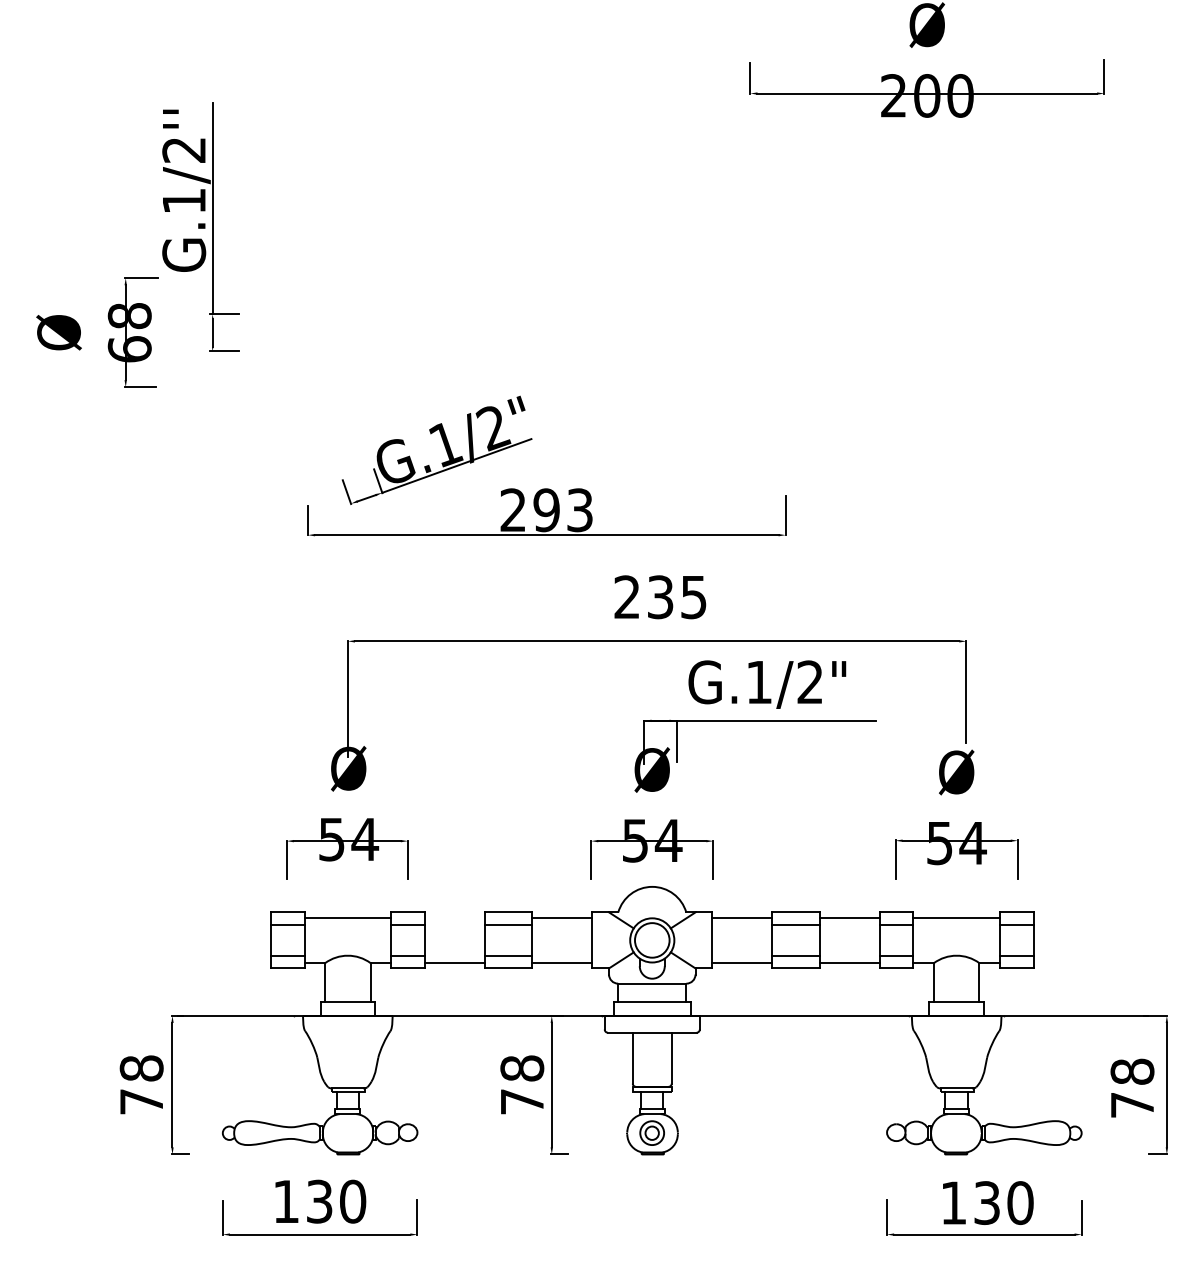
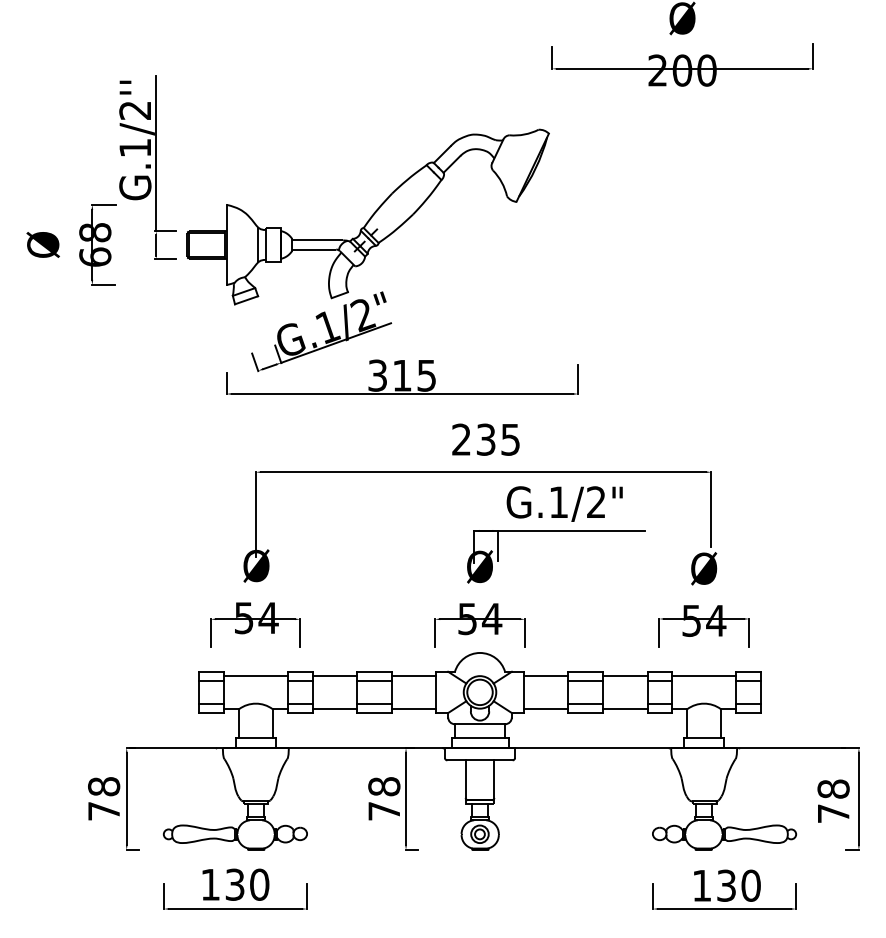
part: (500, 294) -> (368, 216), added
text: (546, 510) -> (402, 375), 293 -> 315
line: (454, 917) -> (334, 675), added

